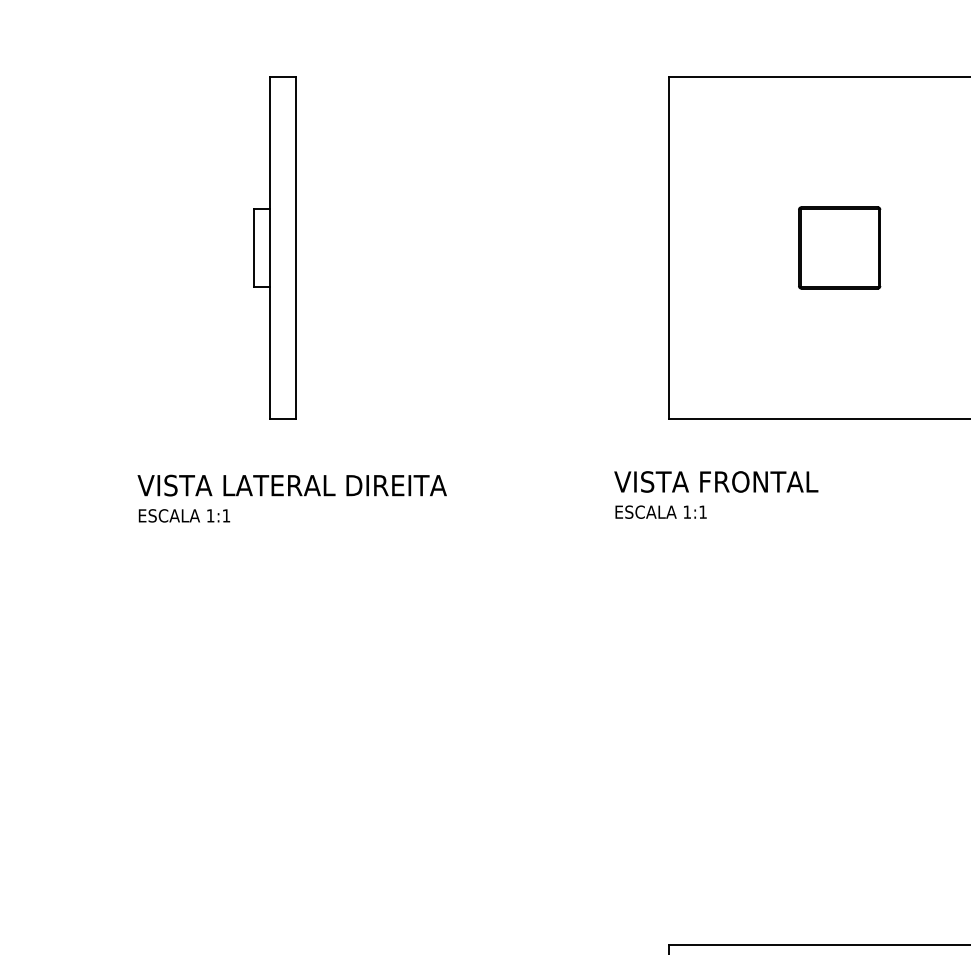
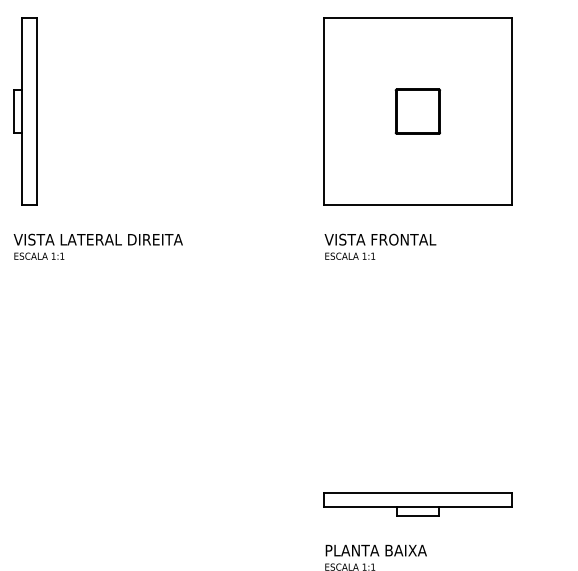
part: (276, 247) -> (25, 111), moved
text: (716, 494) -> (380, 246), moved
text: (290, 497) -> (97, 246), moved

